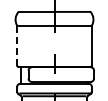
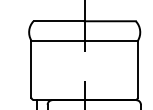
line: (17, 45) -> (31, 69), dashed -> solid

